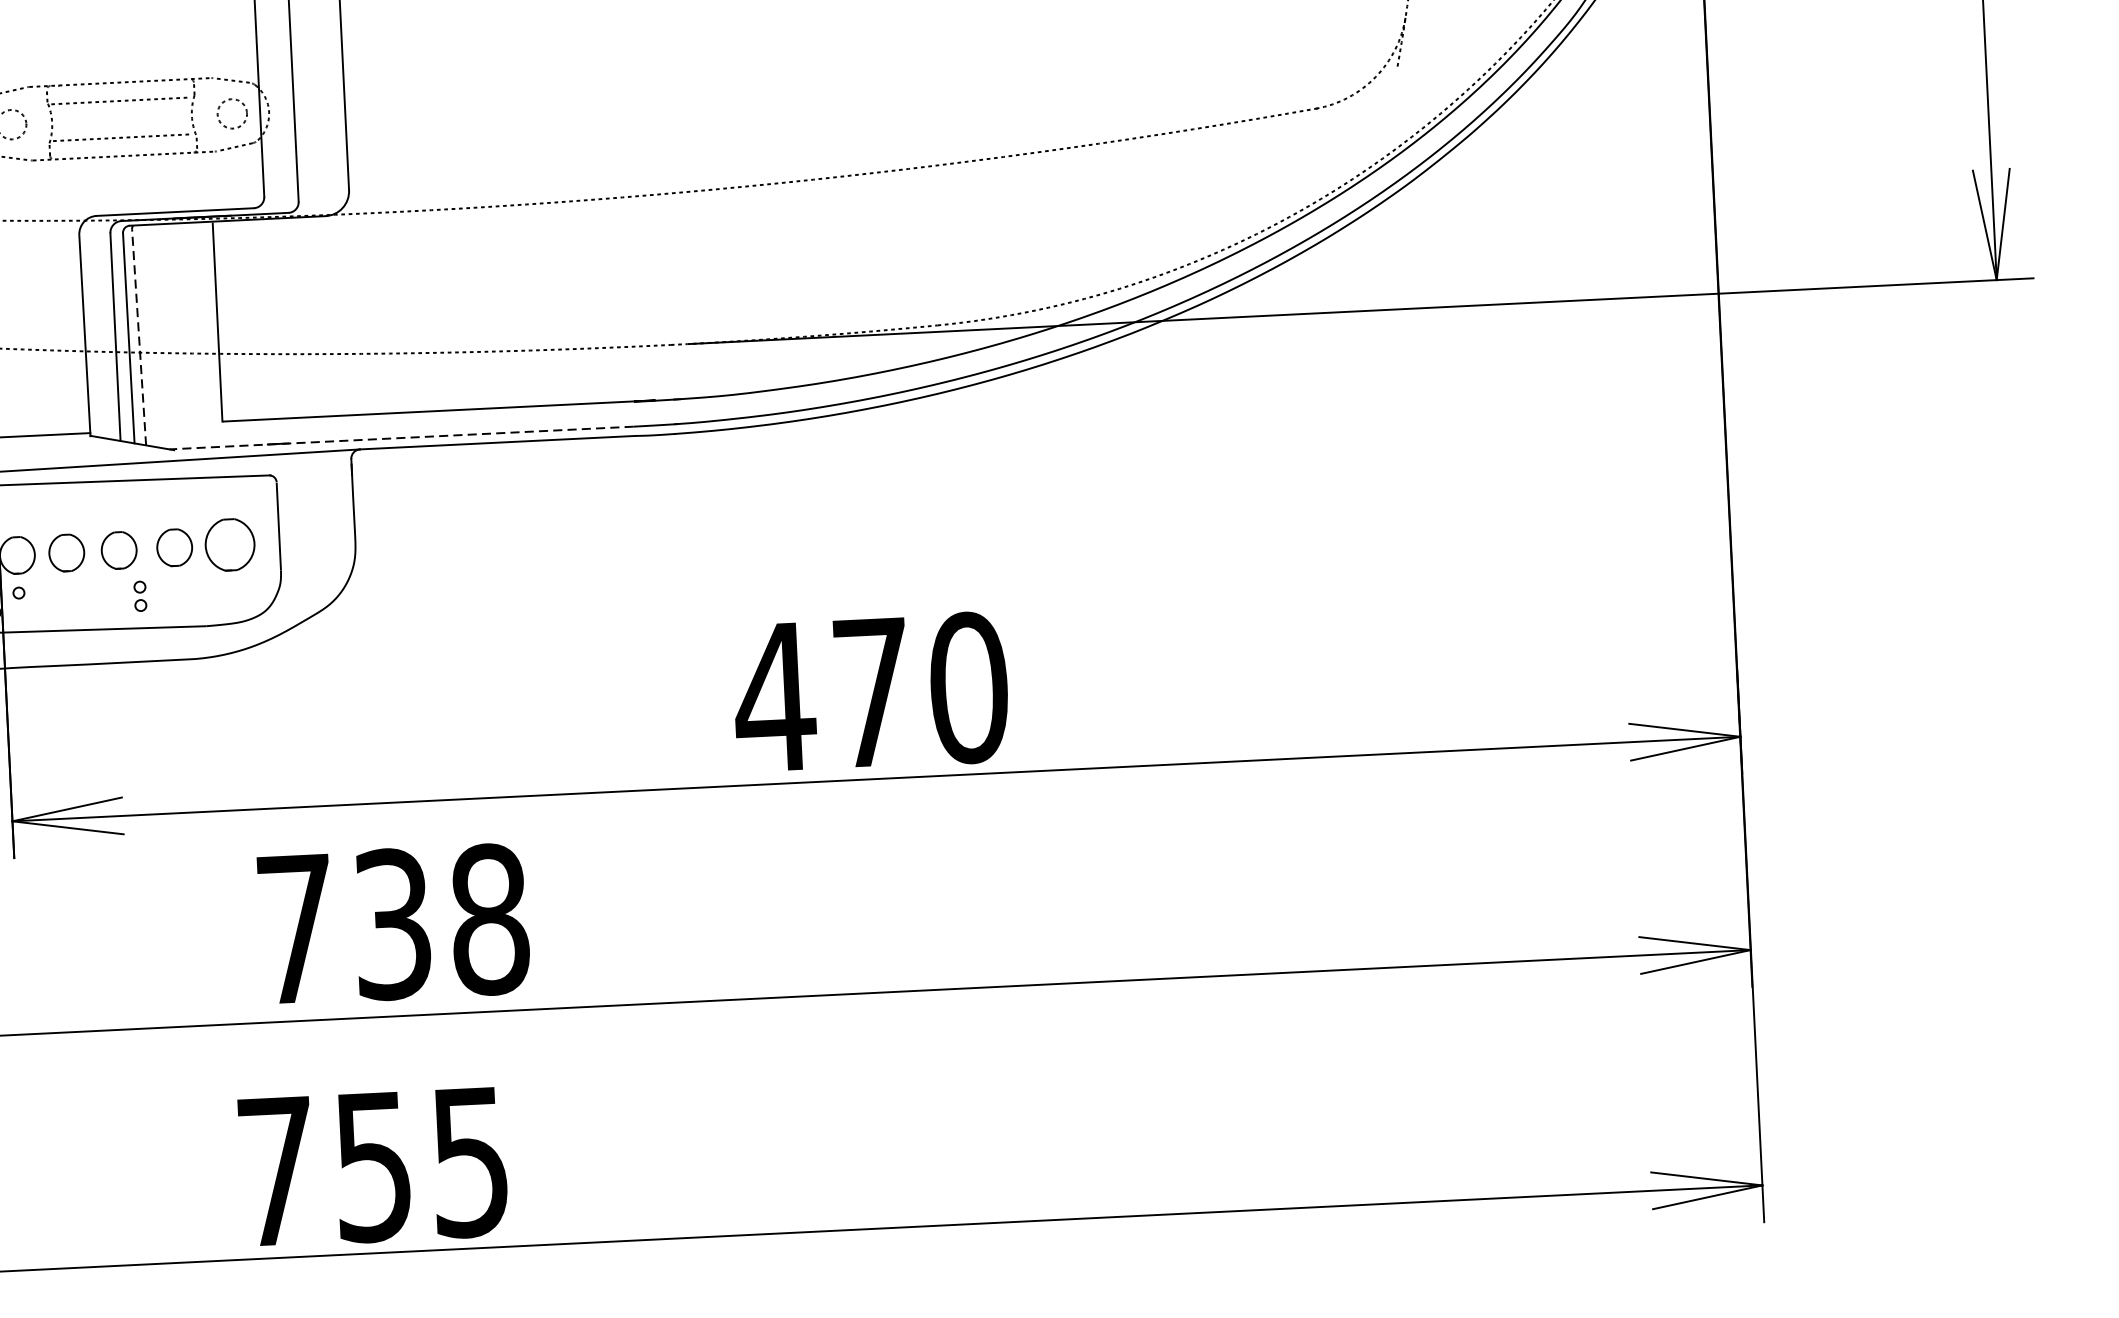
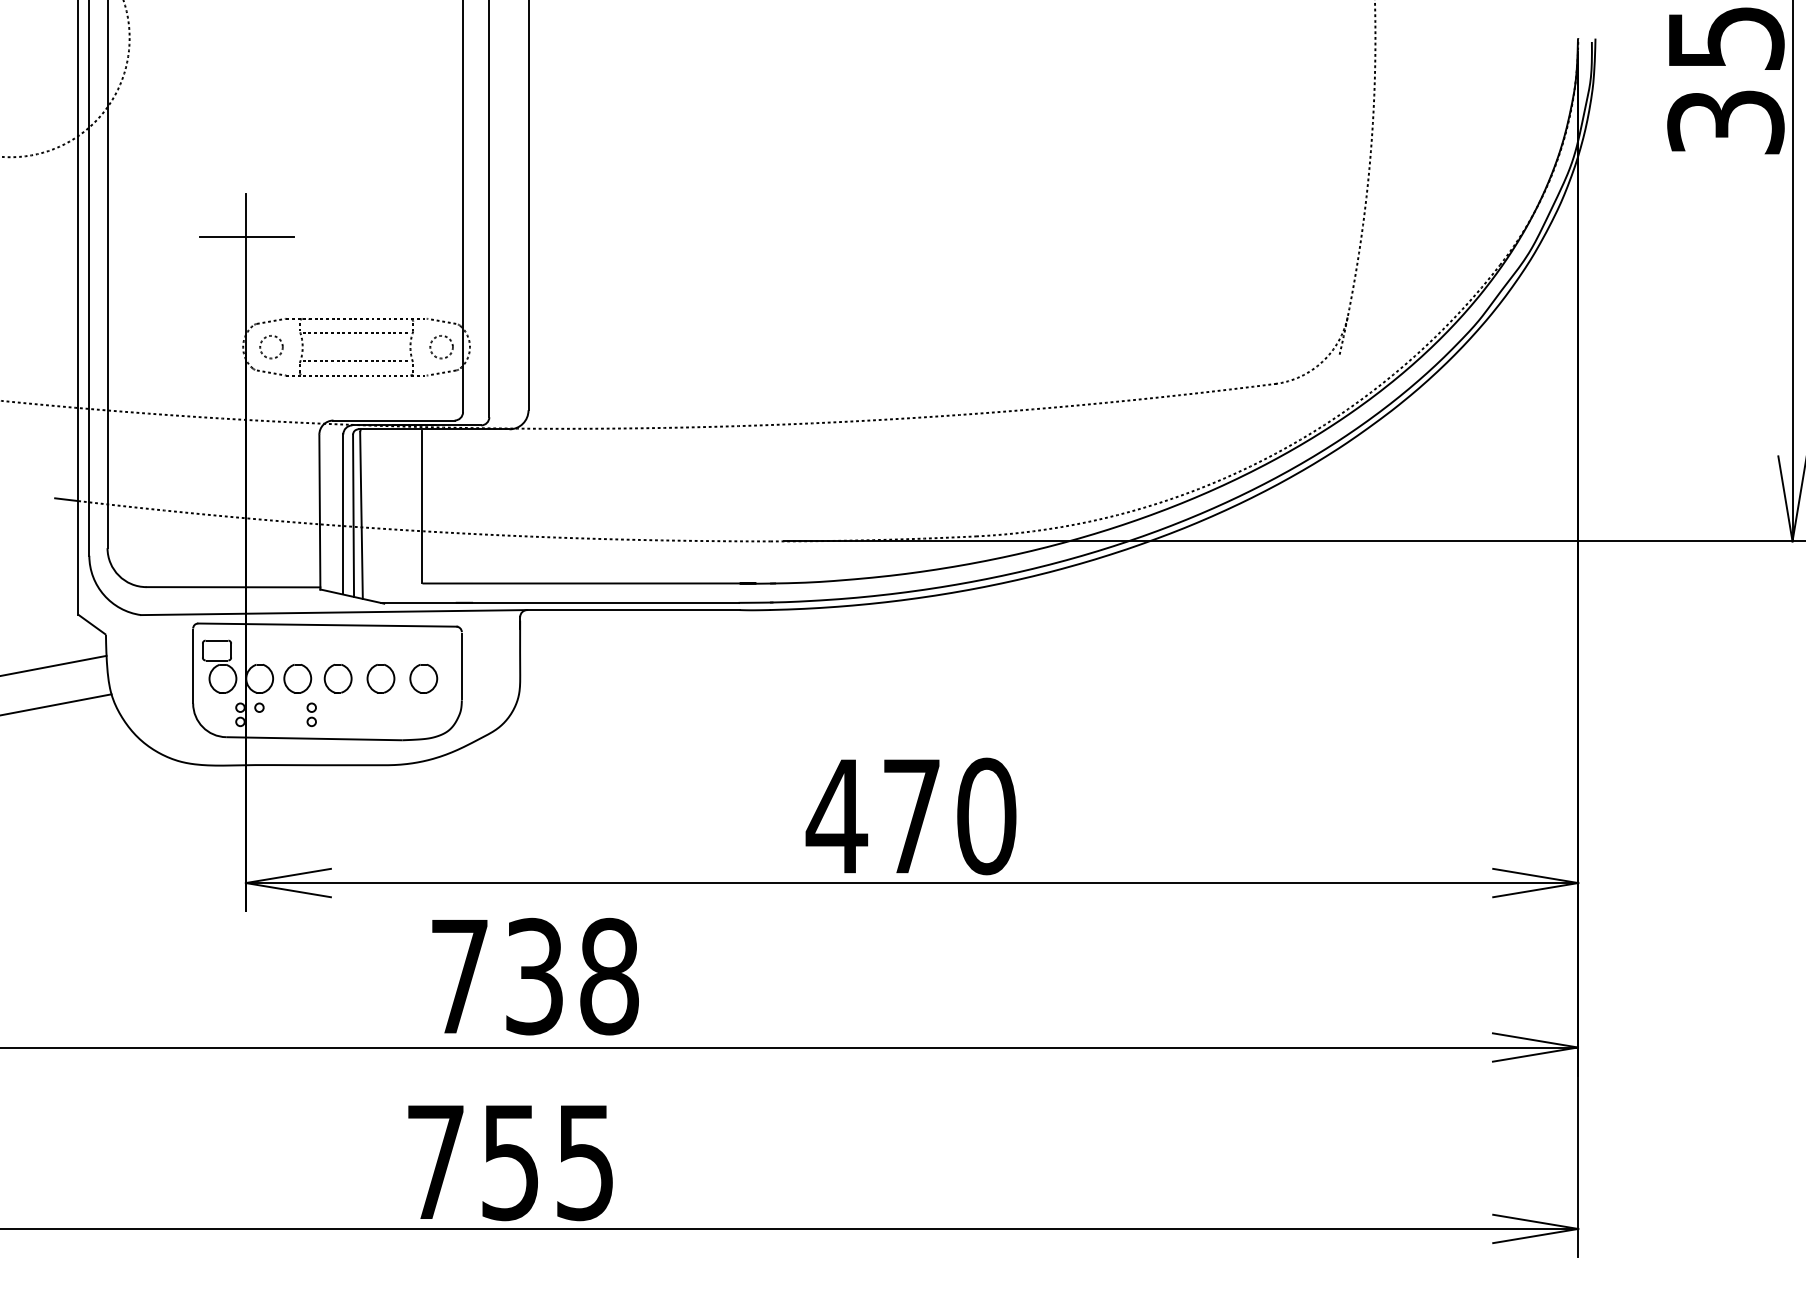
line: (139, 337) -> (361, 515), dashed -> solid
line: (401, 437) -> (559, 602), dashed -> solid
part: (229, 544) -> (423, 678), size x0.71
part: (140, 595) -> (311, 714), moved

